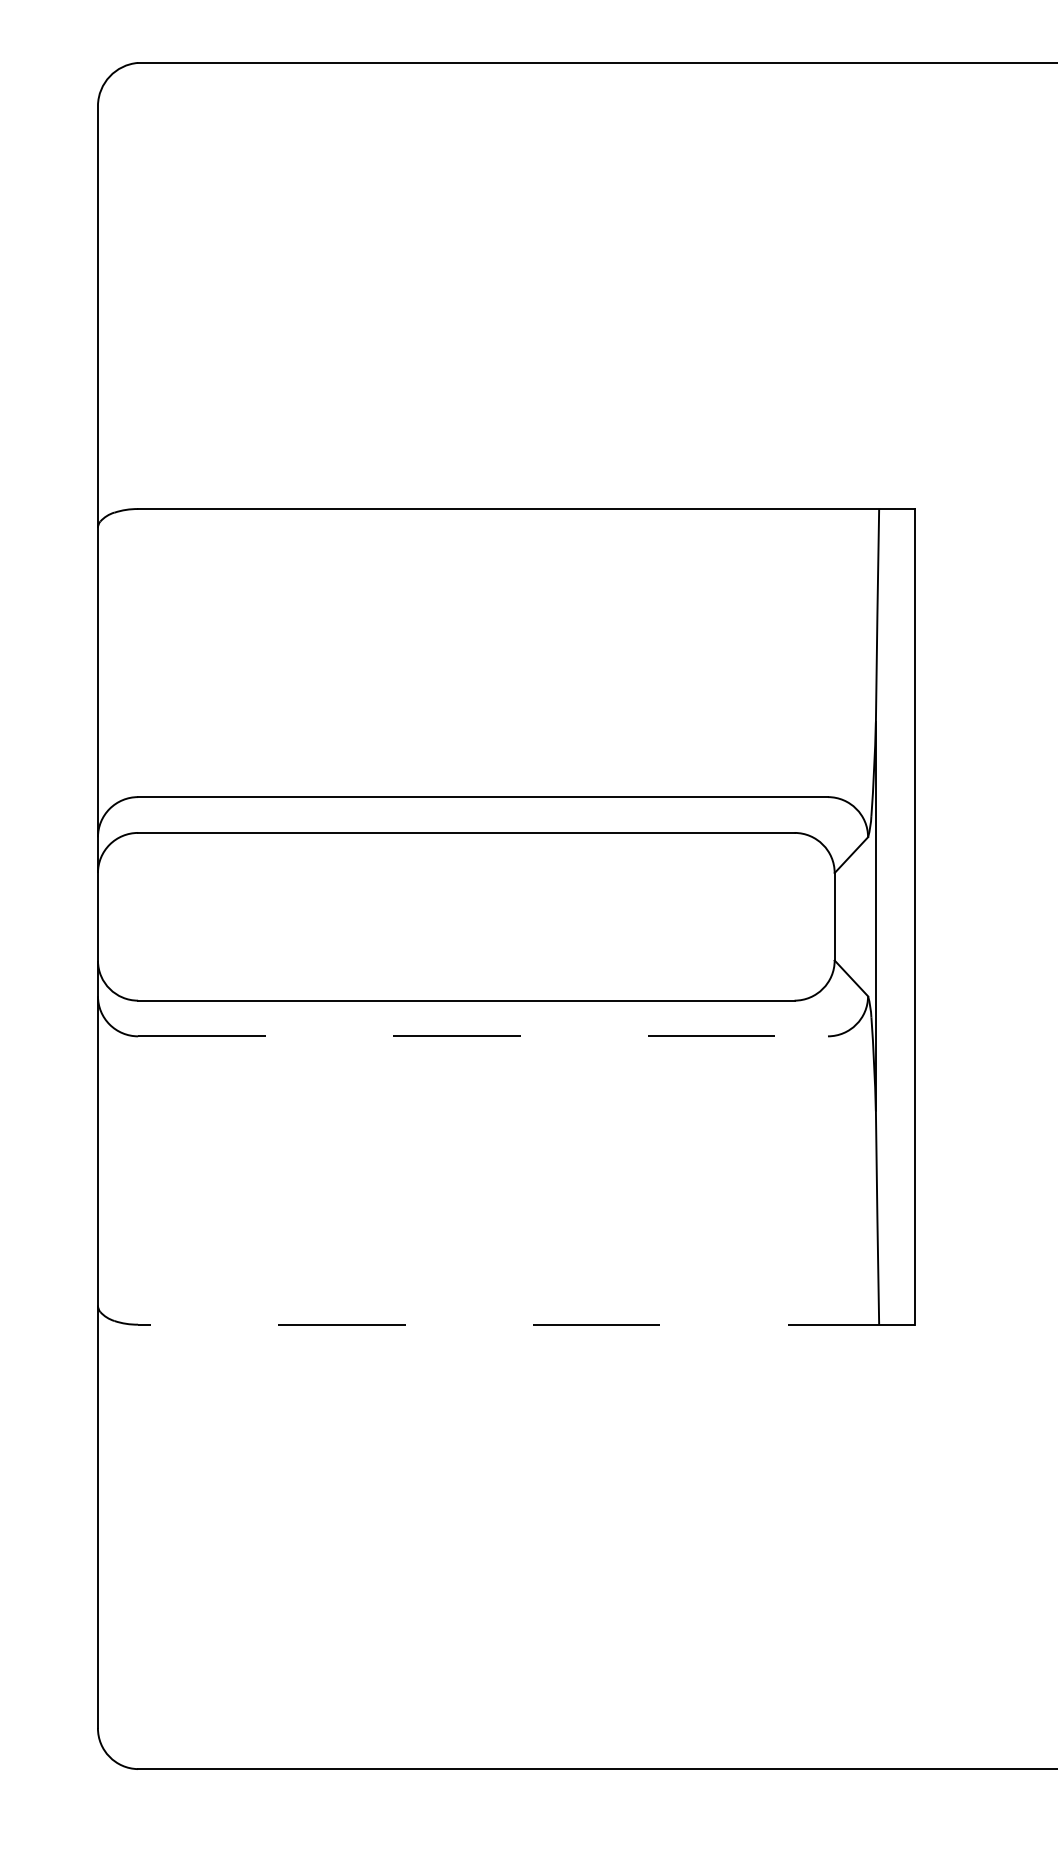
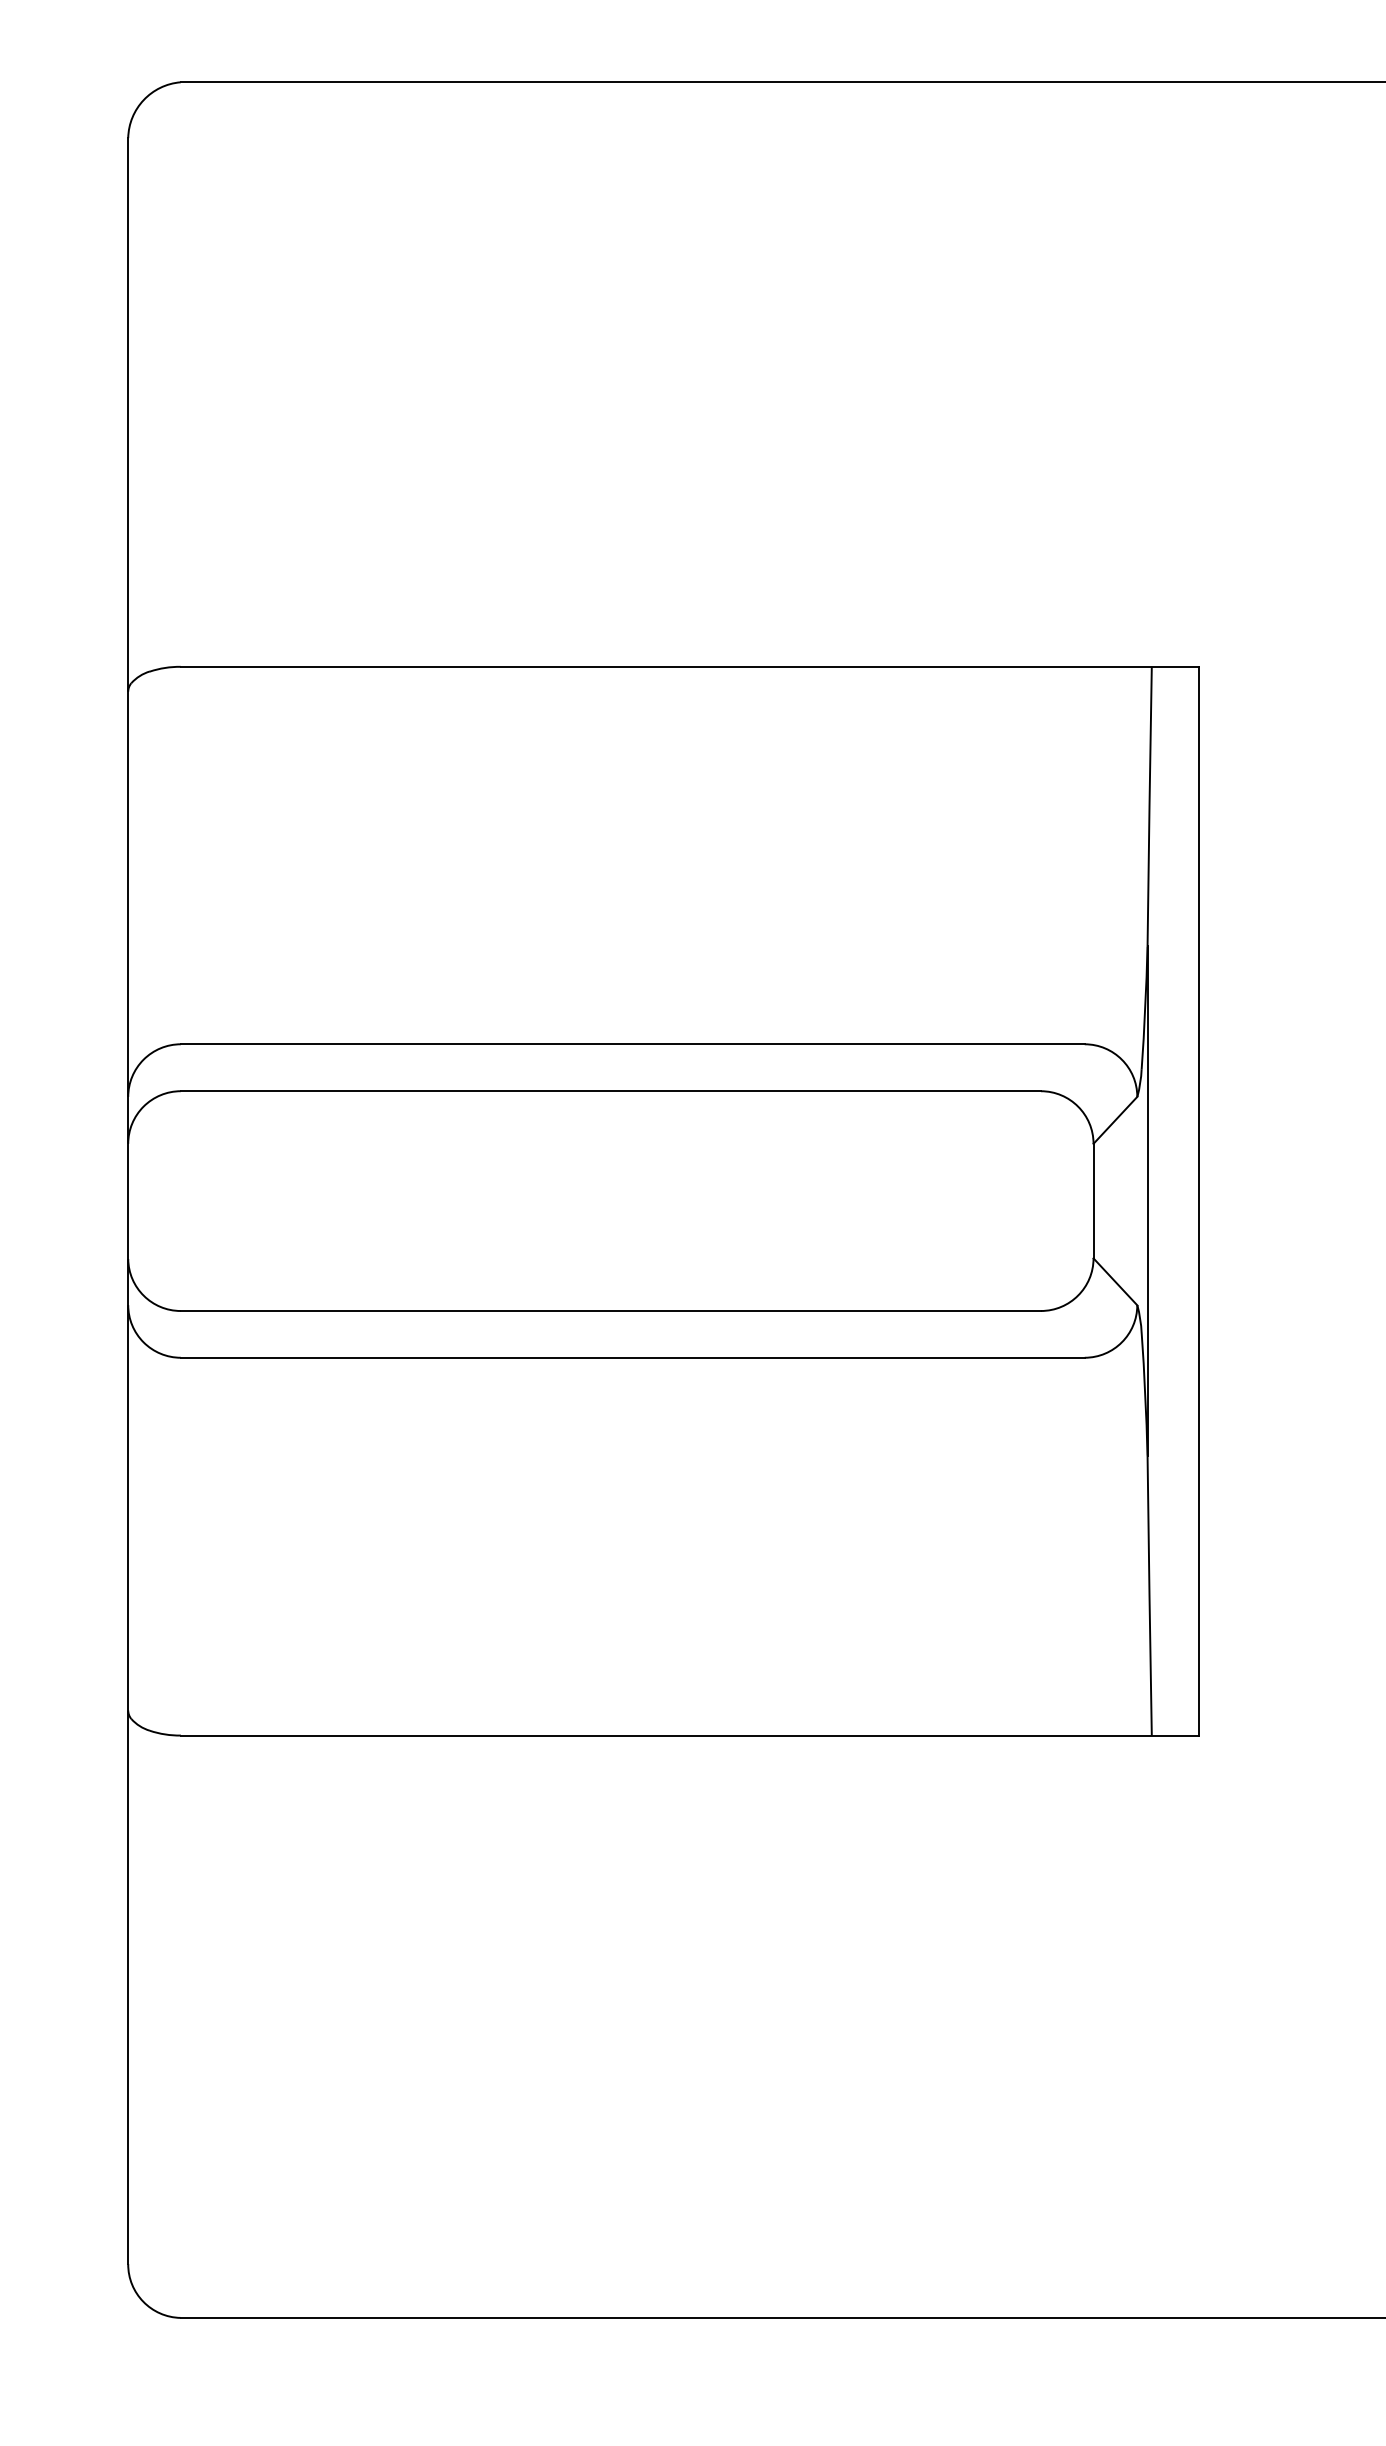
line: (483, 1036) -> (633, 1357), dashed -> solid
line: (526, 1324) -> (689, 1735), dashed -> solid

